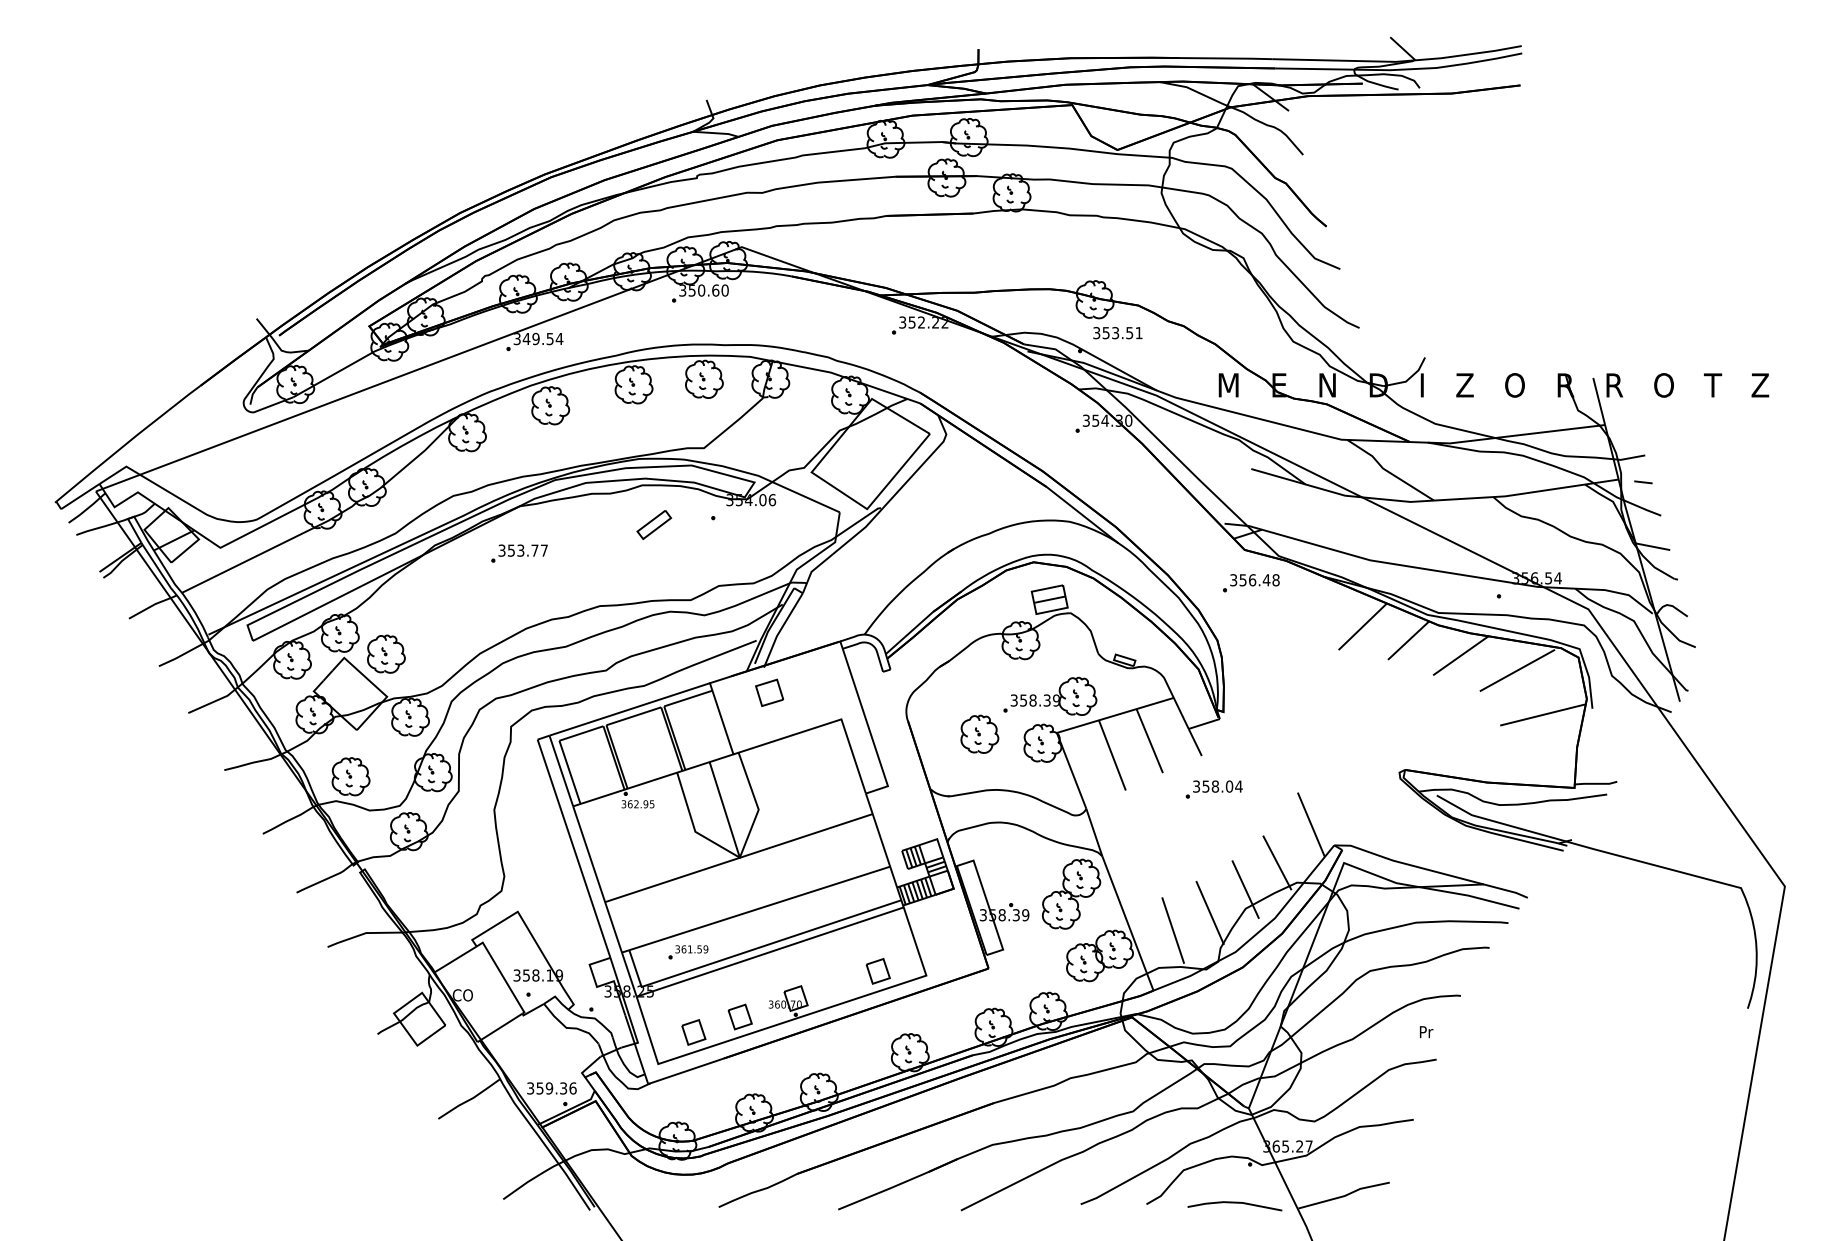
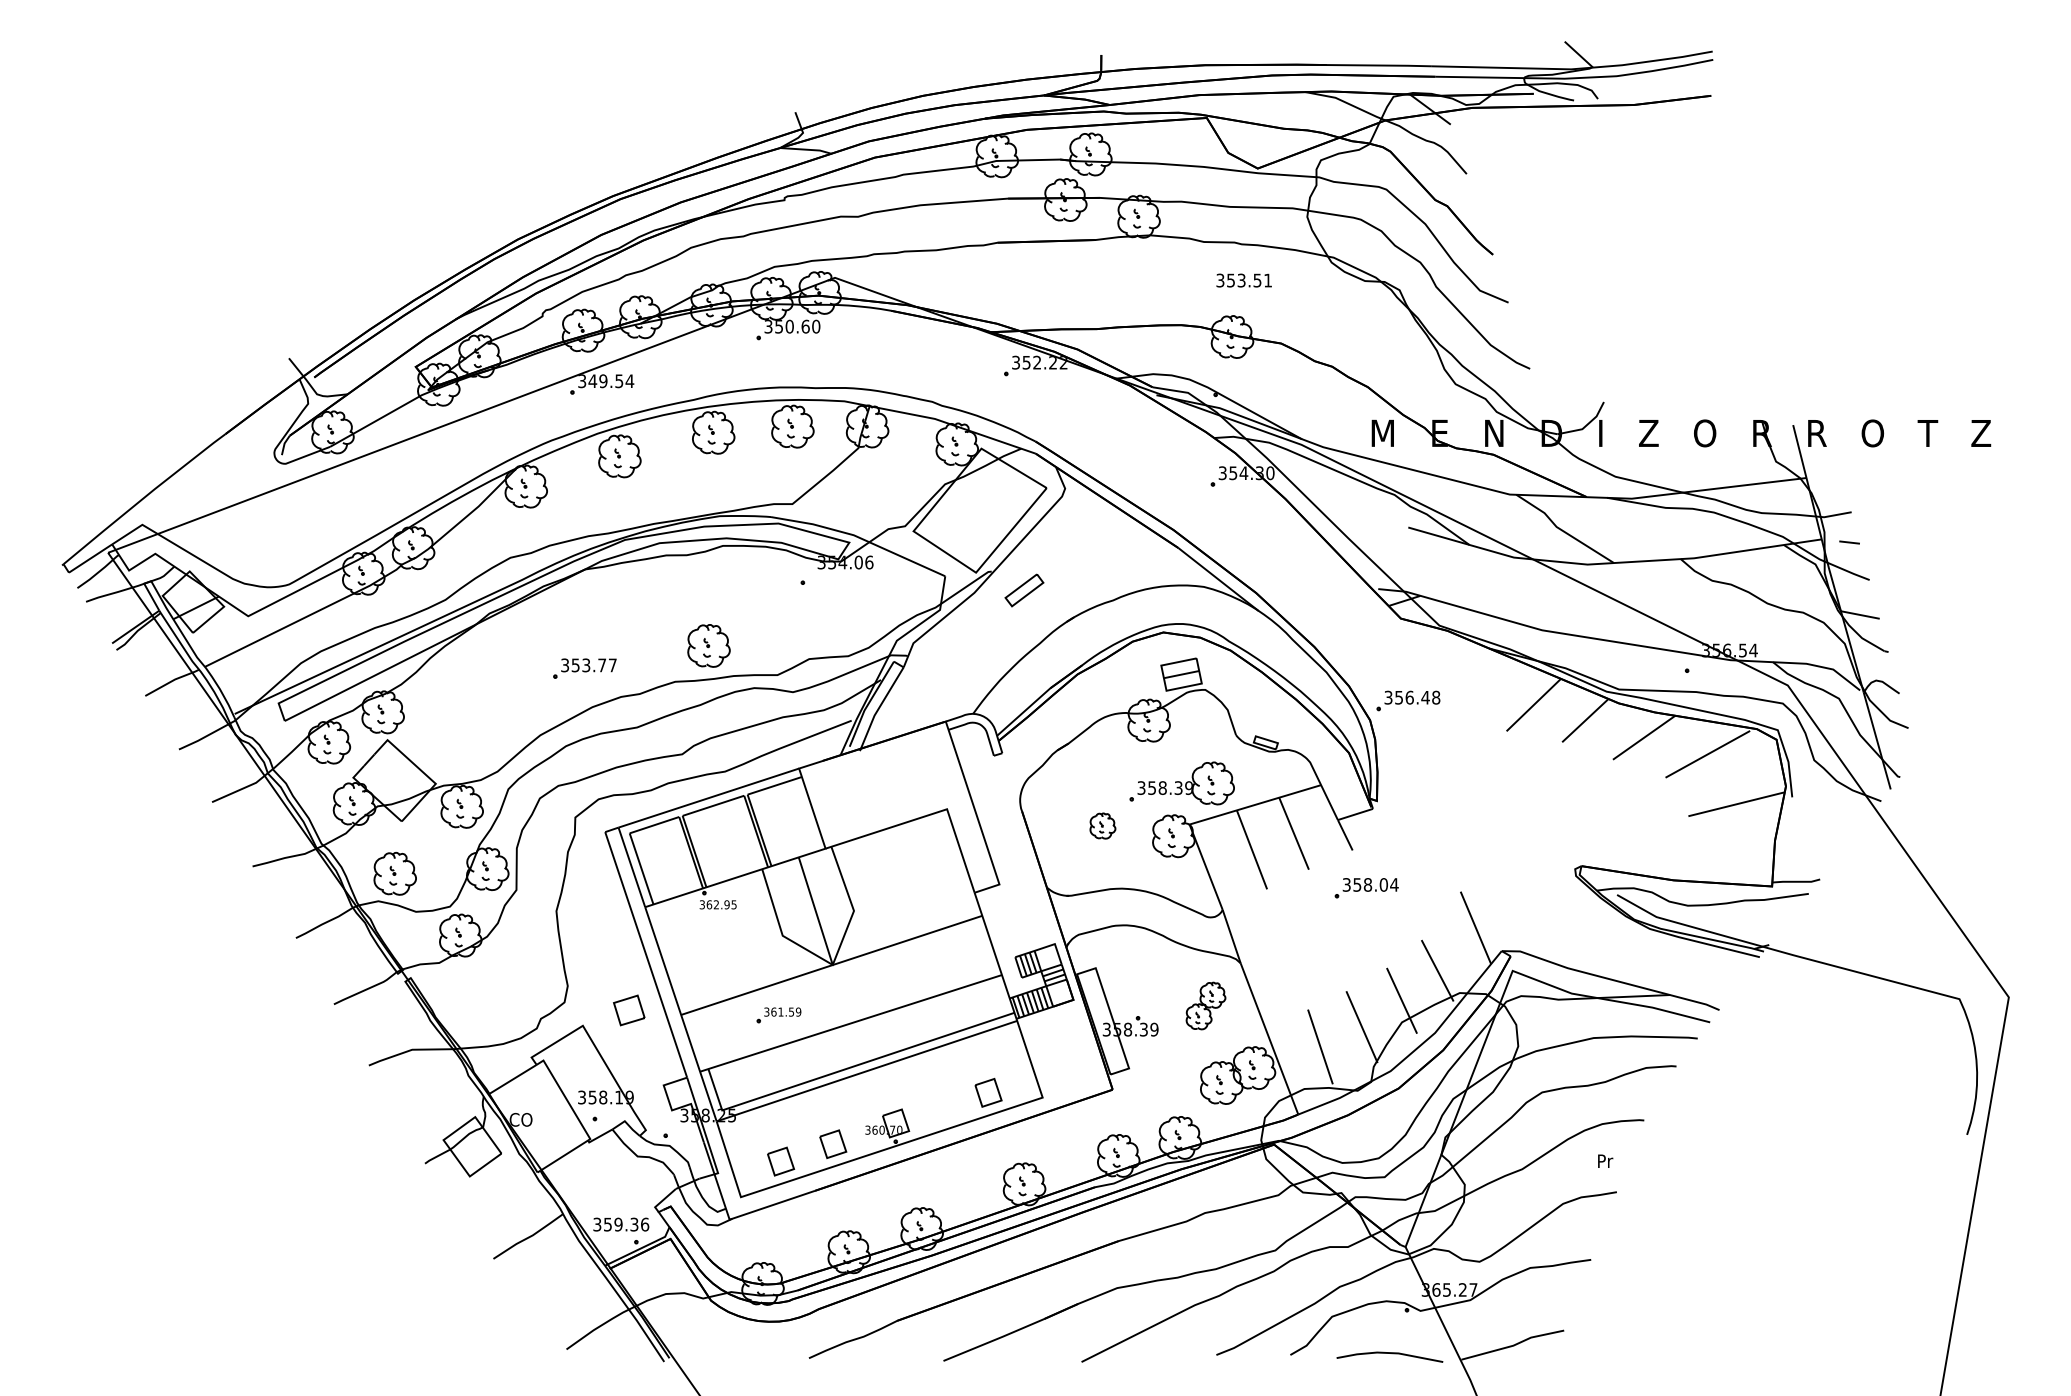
text: (1117, 333) -> (1243, 280), moved
part: (654, 524) -> (1024, 590), moved
part: (519, 553) -> (584, 668), moved
part: (1251, 582) -> (1408, 700), moved
part: (385, 653) -> (708, 645), moved
part: (769, 692) -> (629, 1010), moved
part: (979, 733) -> (1102, 825), size x0.6
part: (1071, 893) -> (1205, 1005), size x0.6
part: (688, 952) -> (778, 1015), moved

